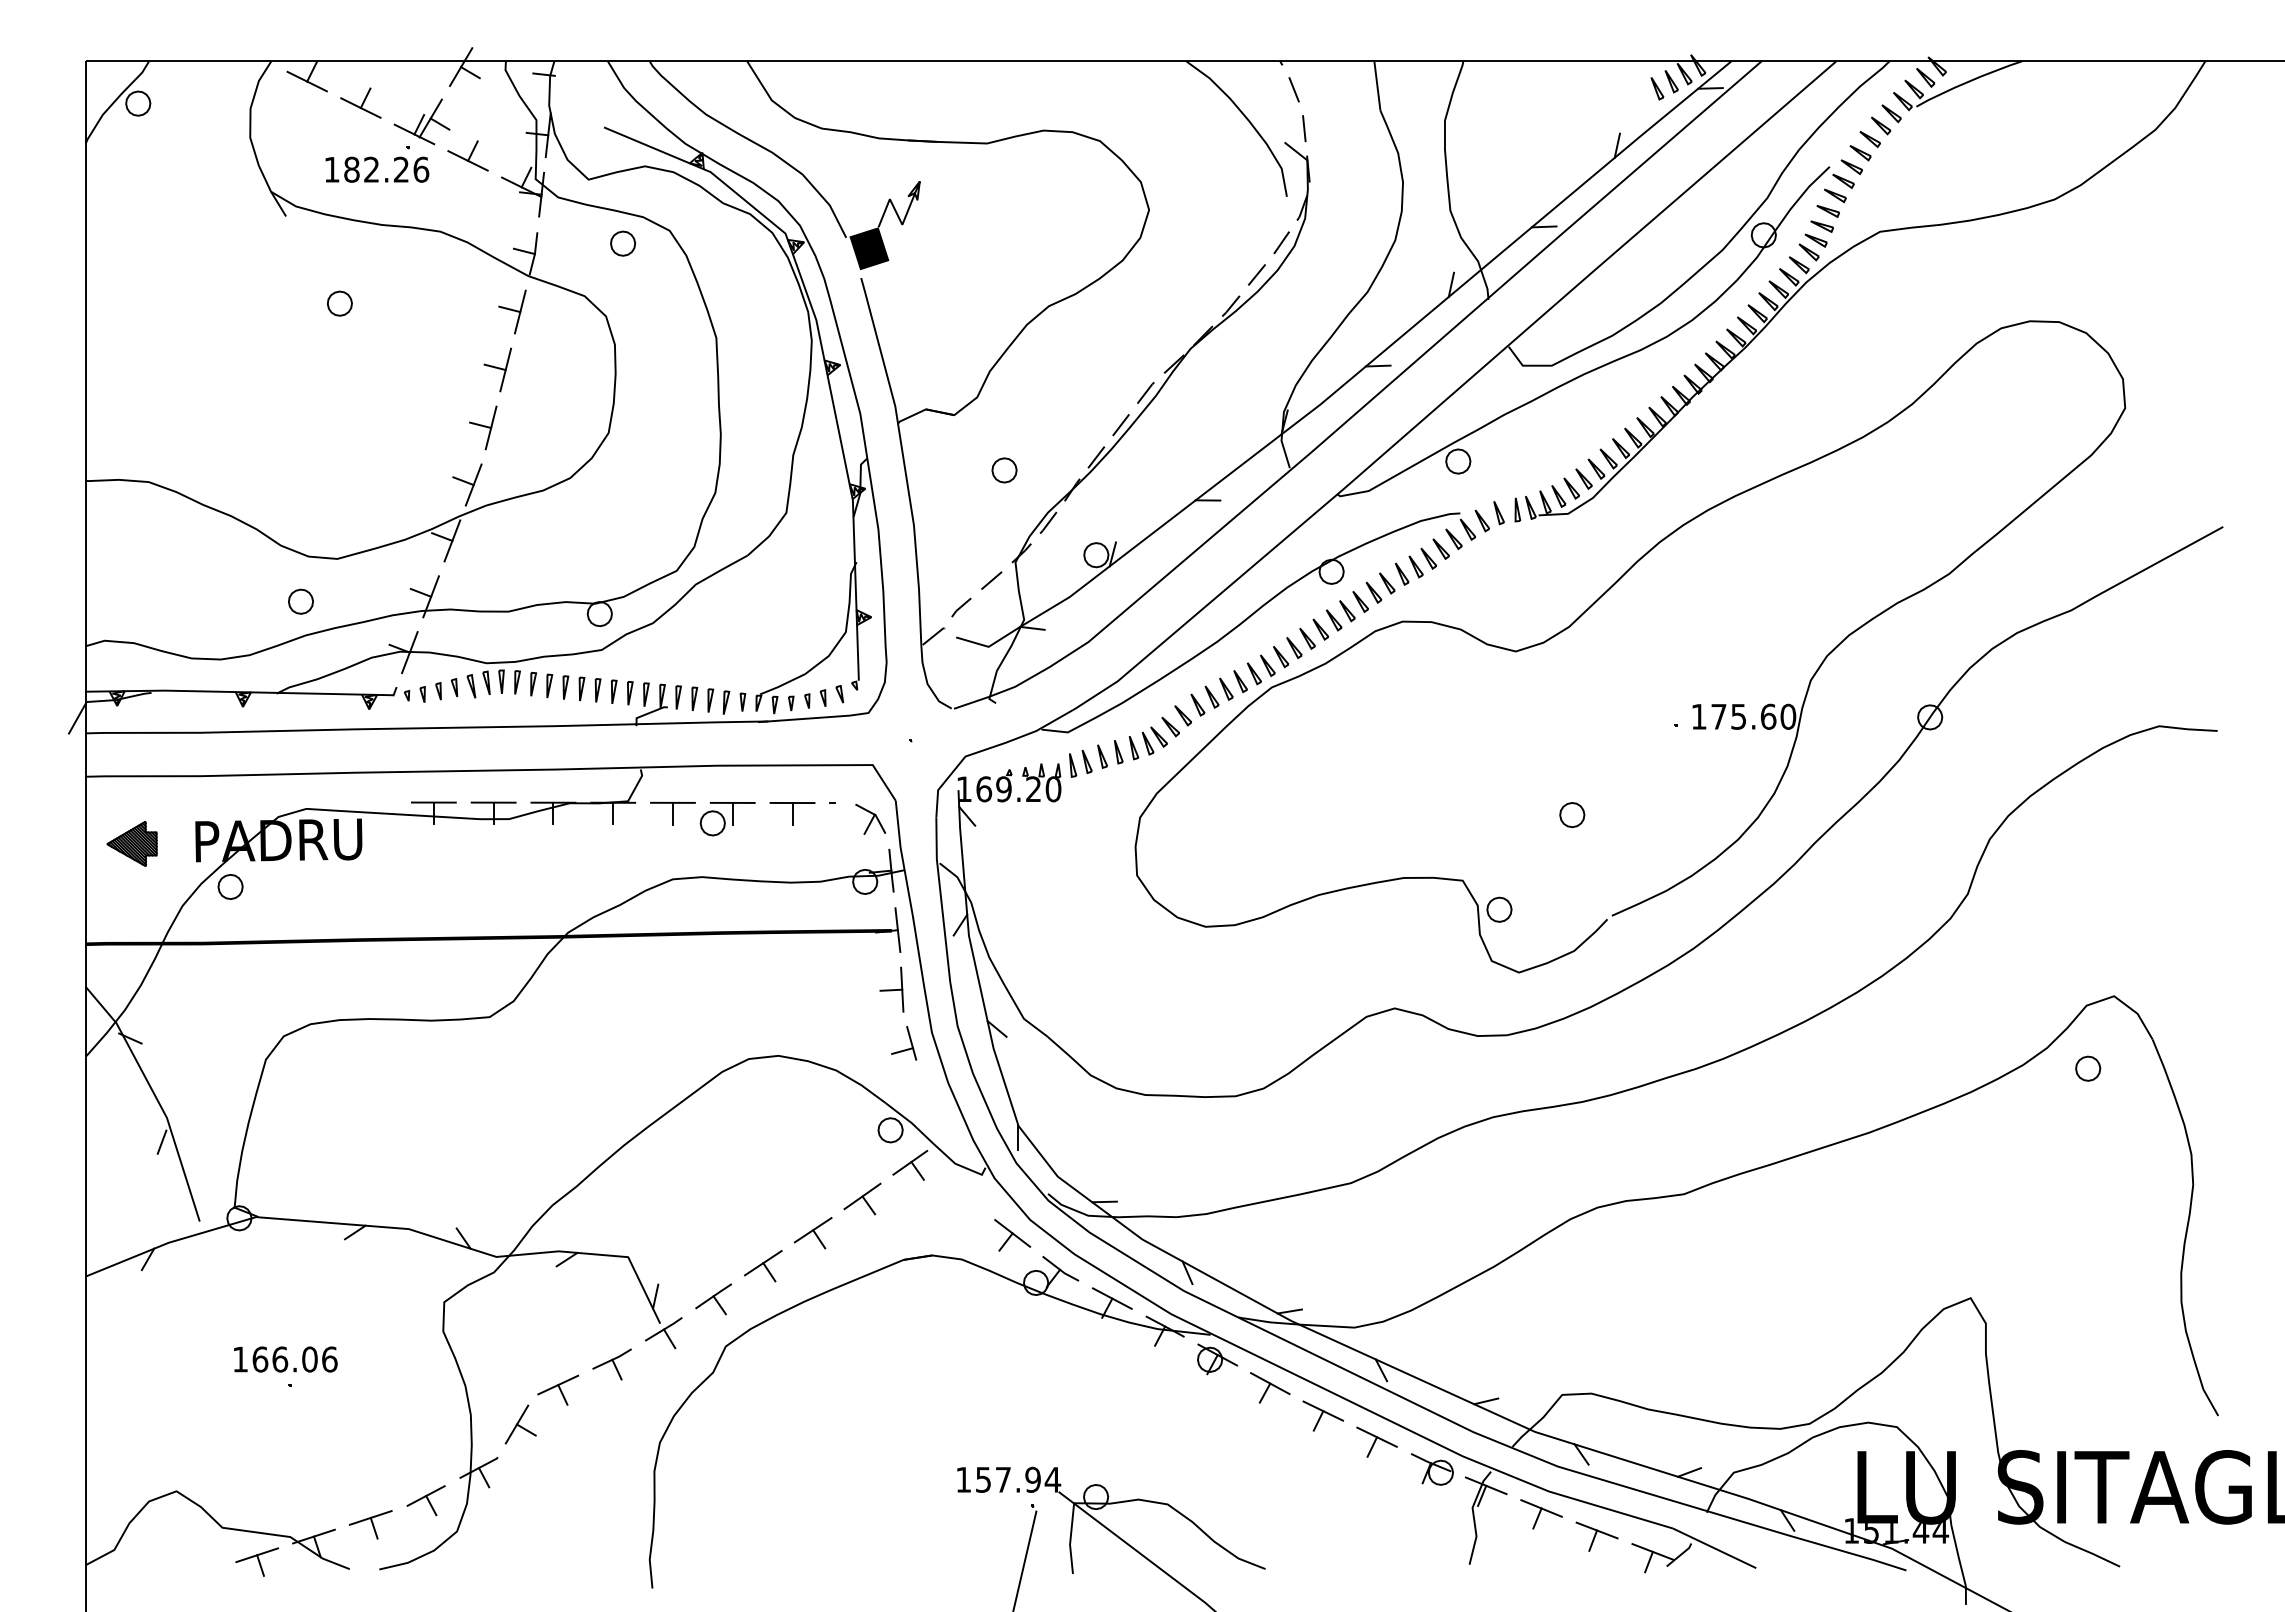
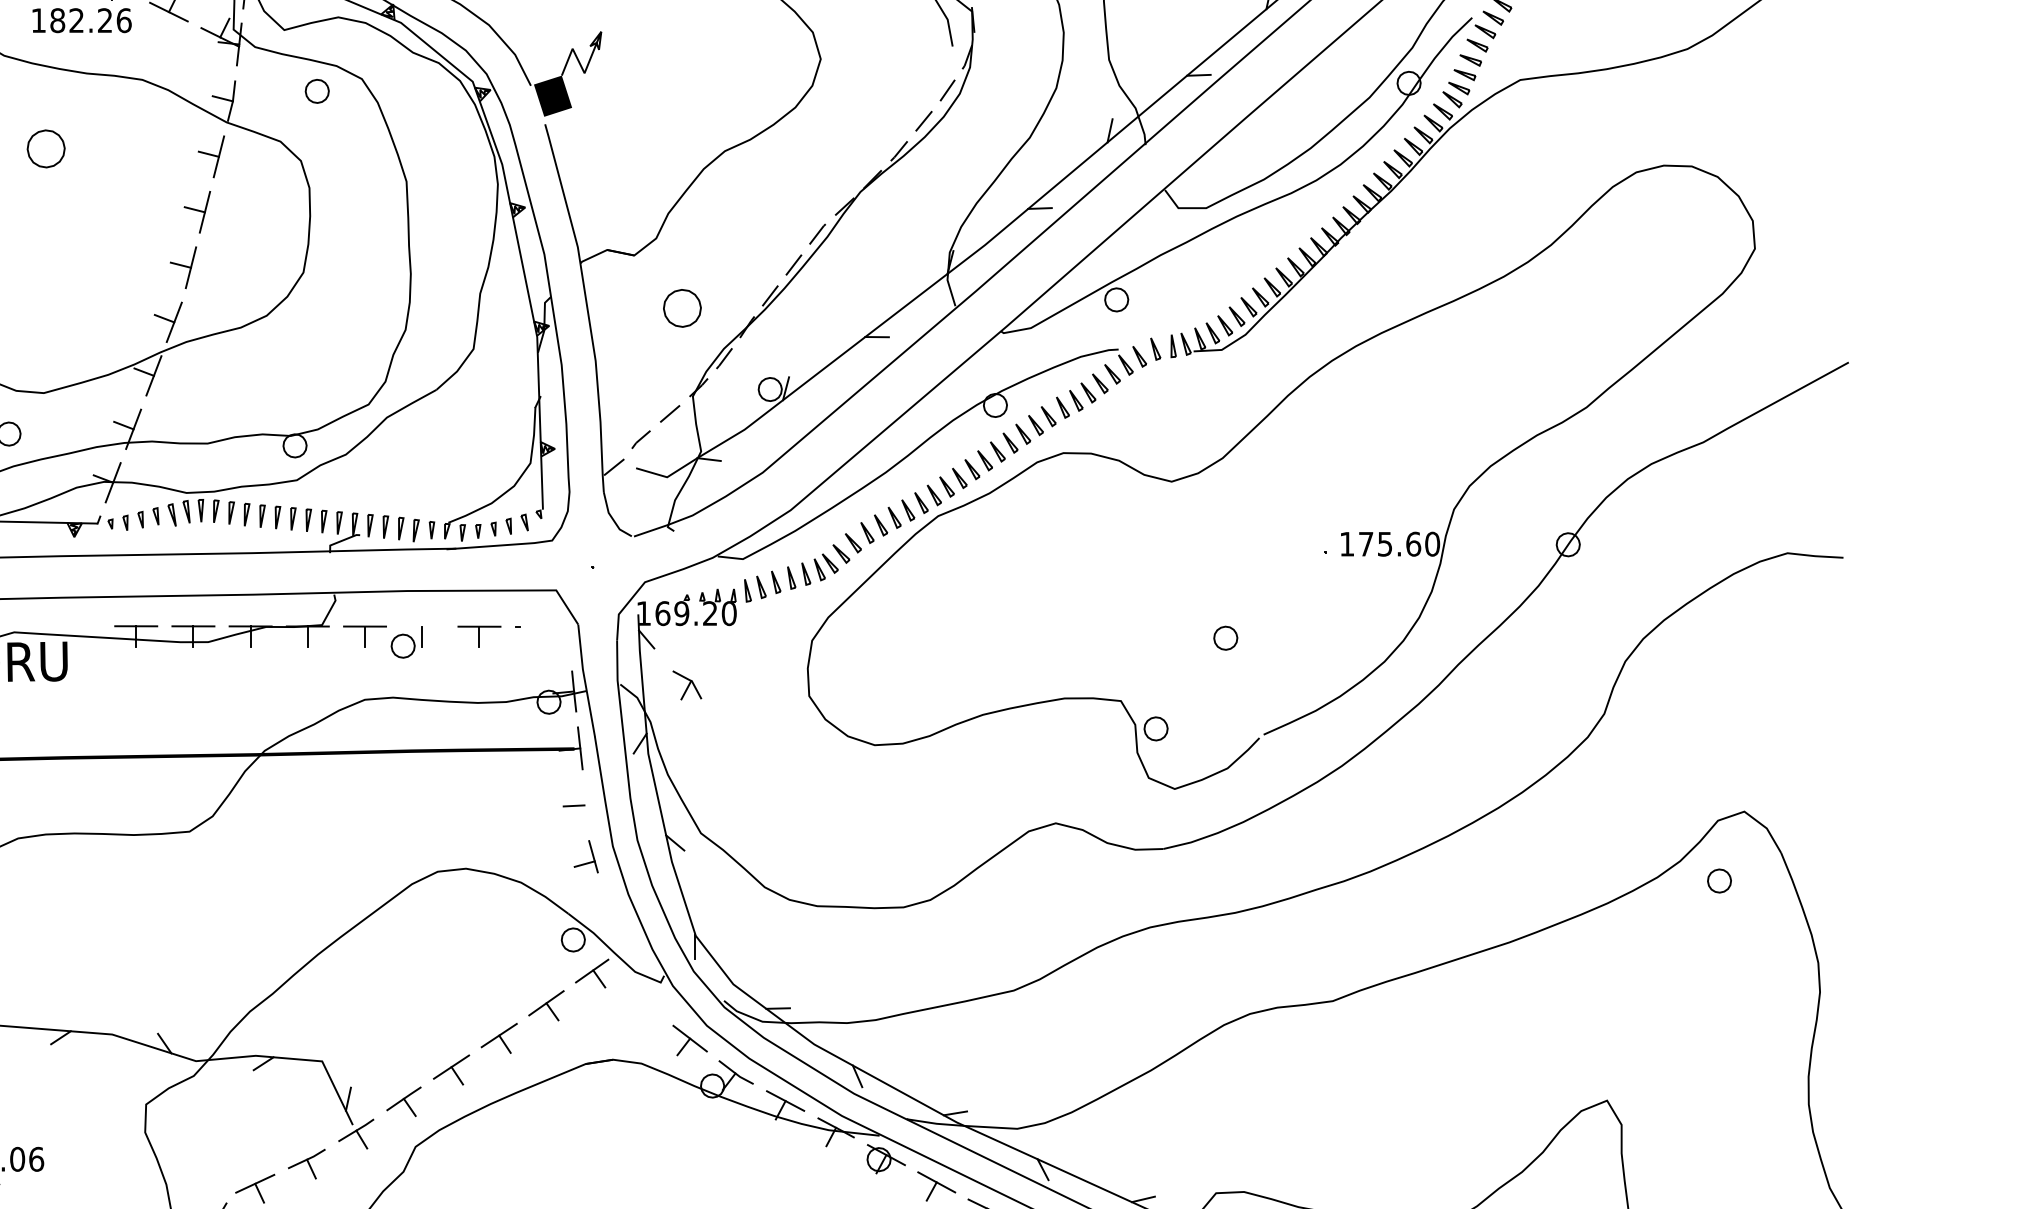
part: (339, 303) -> (45, 148), size x1.6
part: (1004, 470) -> (682, 308), size x1.6
line: (732, 802) -> (422, 626), removed
part: (870, 818) -> (687, 684), moved
line: (902, 989) -> (584, 805), removed

